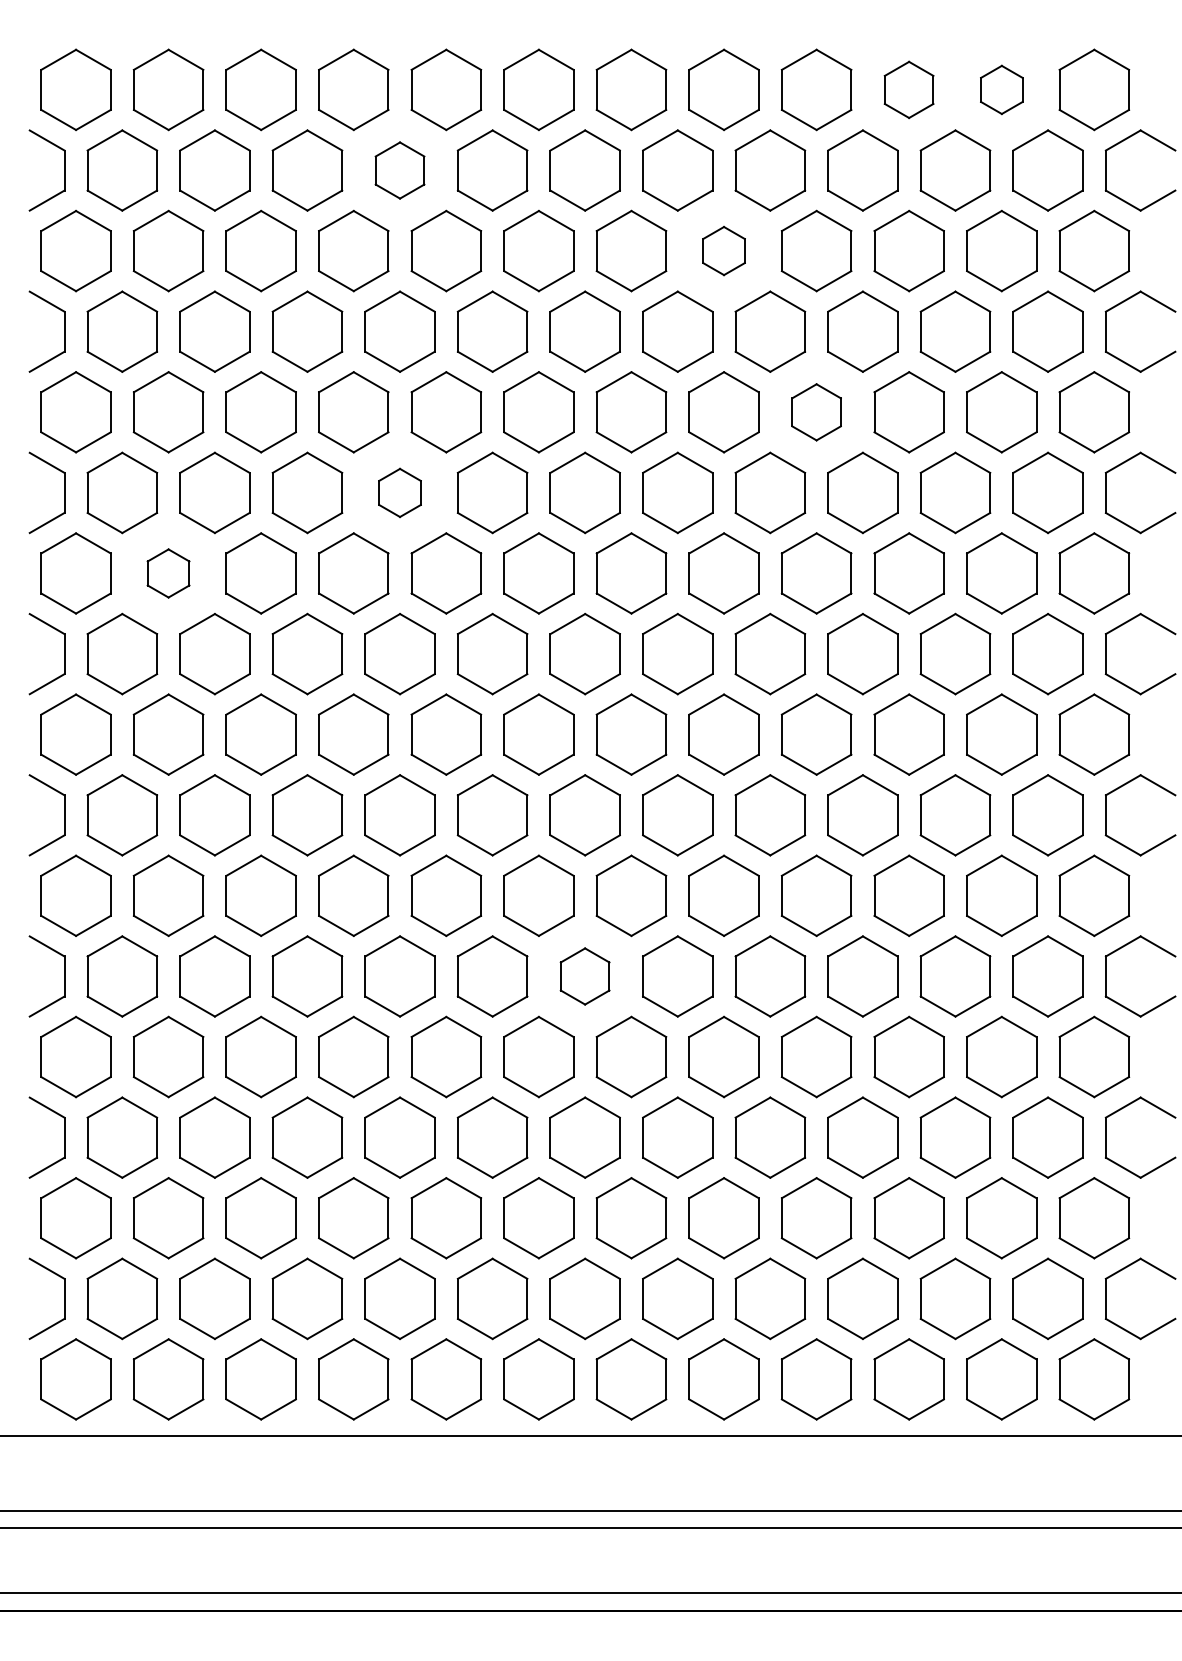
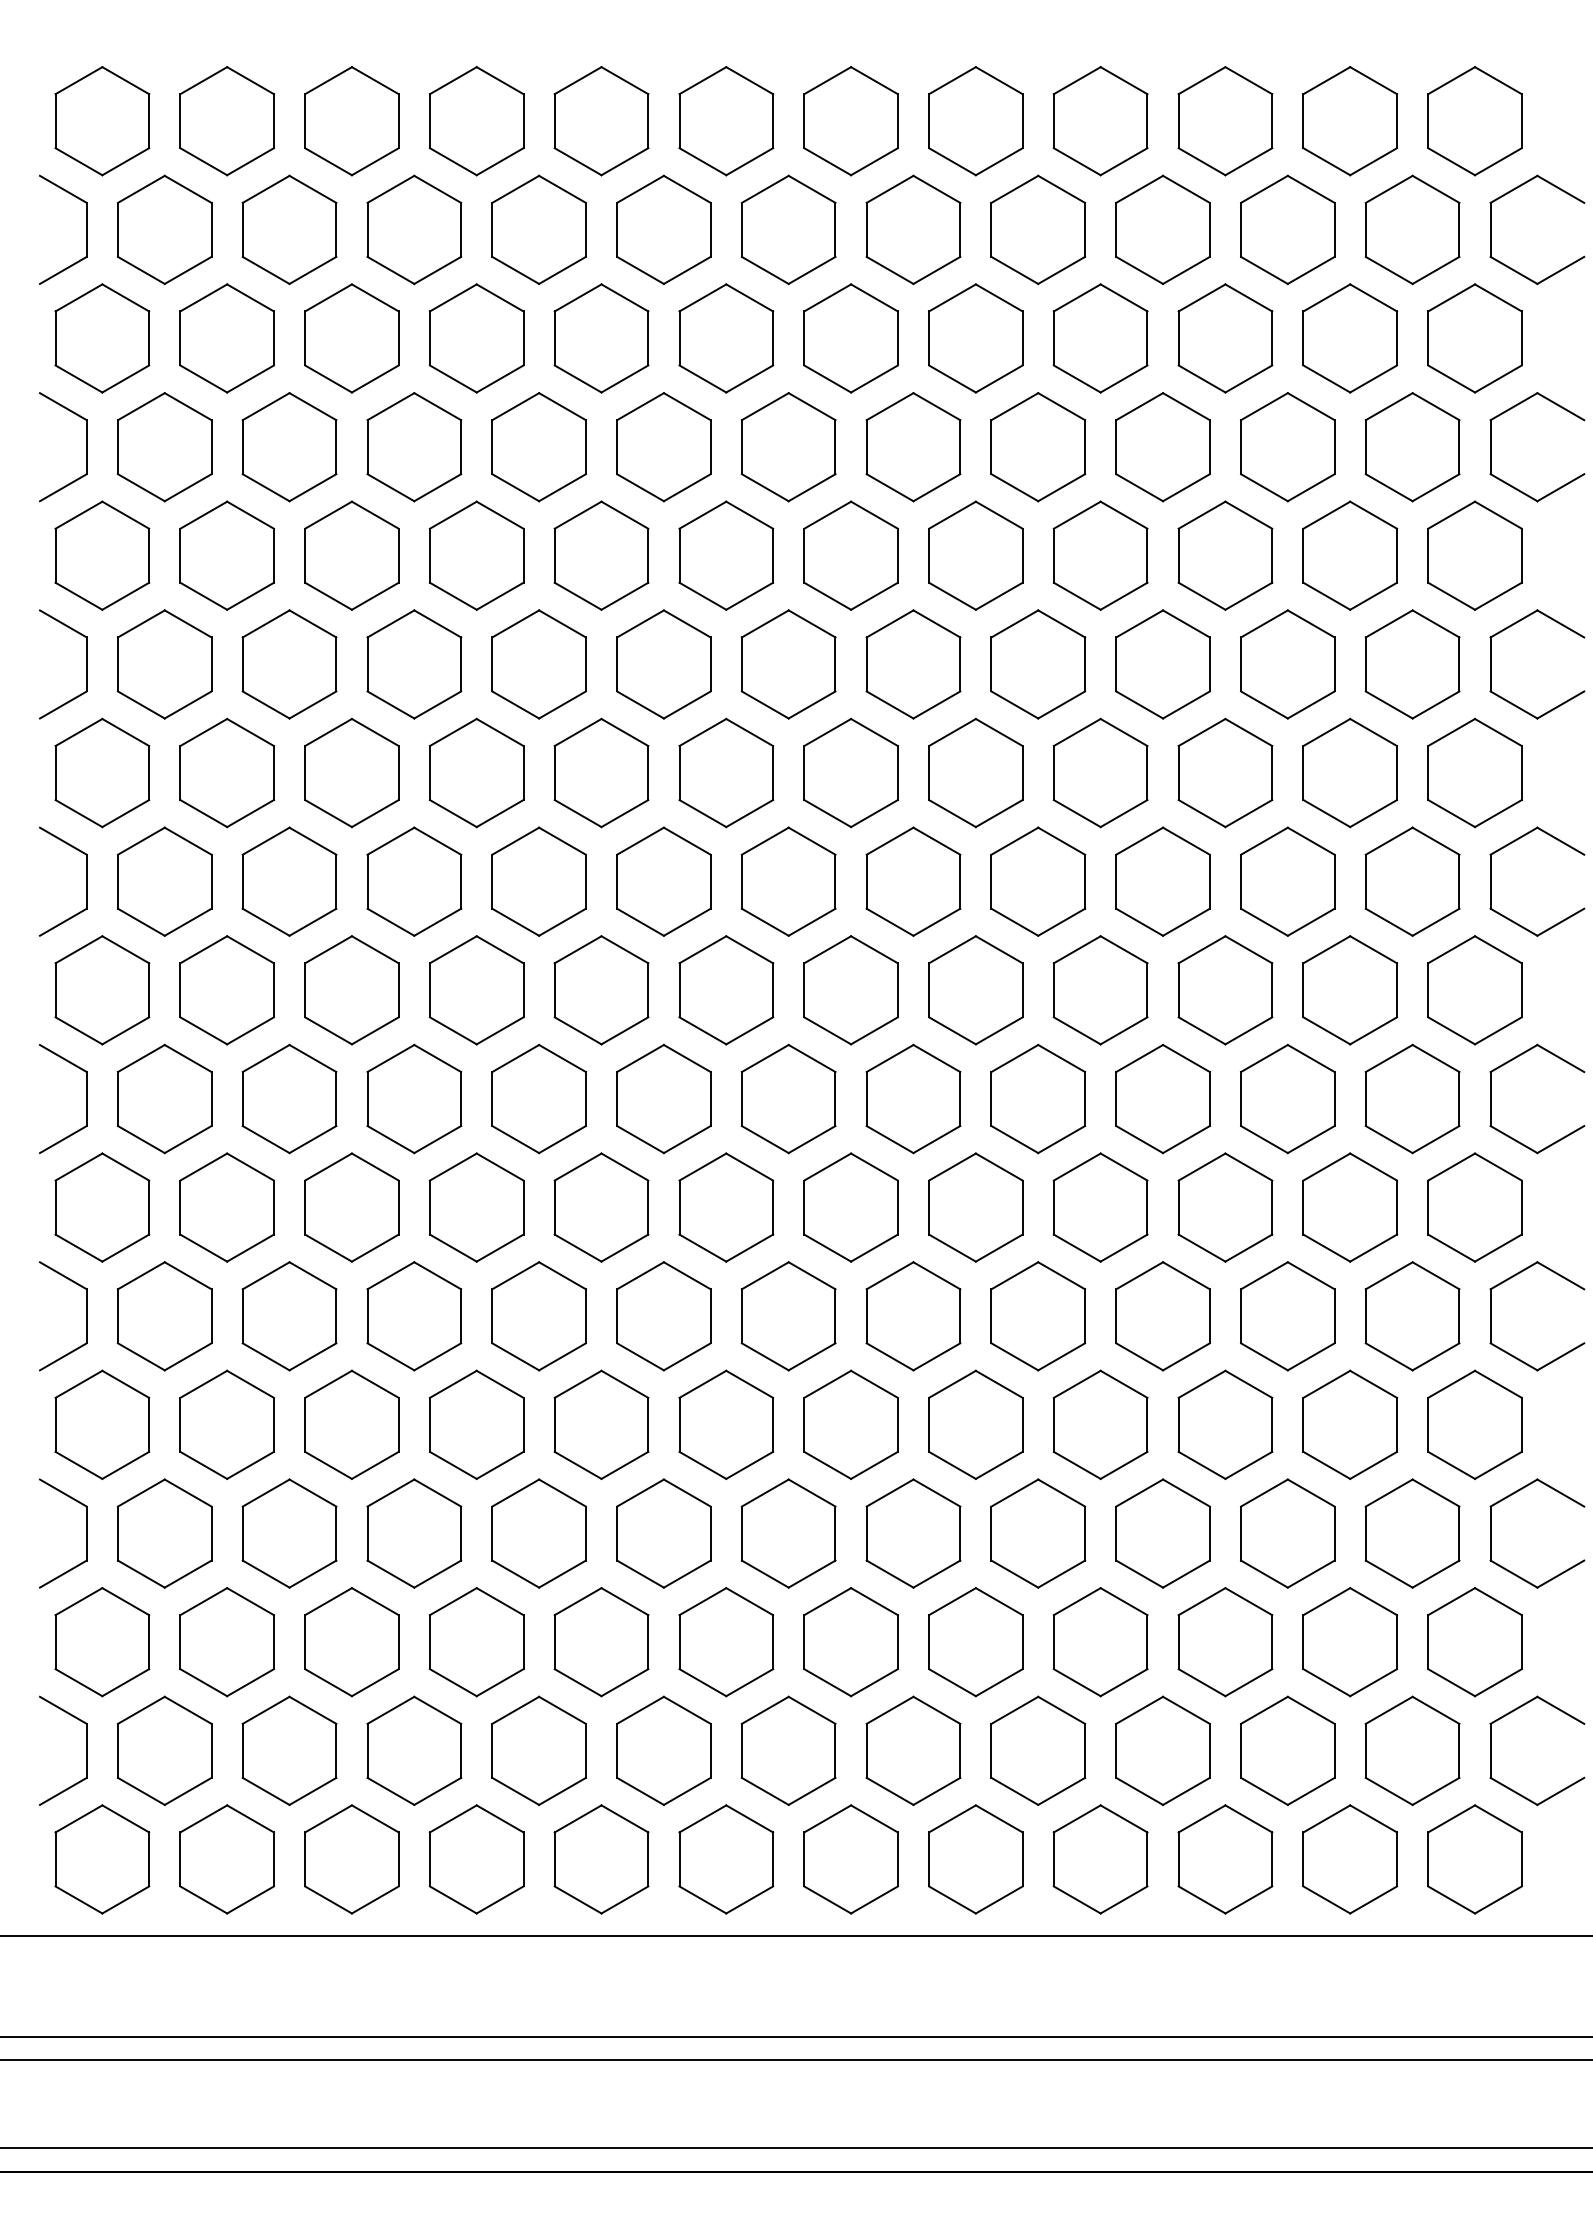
part: (908, 89) -> (1224, 120), size x1.43
part: (1001, 89) -> (1349, 120), size x1.67
part: (399, 170) -> (538, 229), size x1.43
part: (723, 250) -> (975, 337), size x1.67
part: (816, 412) -> (1100, 556), size x1.43
part: (399, 492) -> (538, 663), size x1.67
part: (168, 573) -> (226, 773), size x1.67
part: (584, 976) -> (787, 1316), size x1.43

